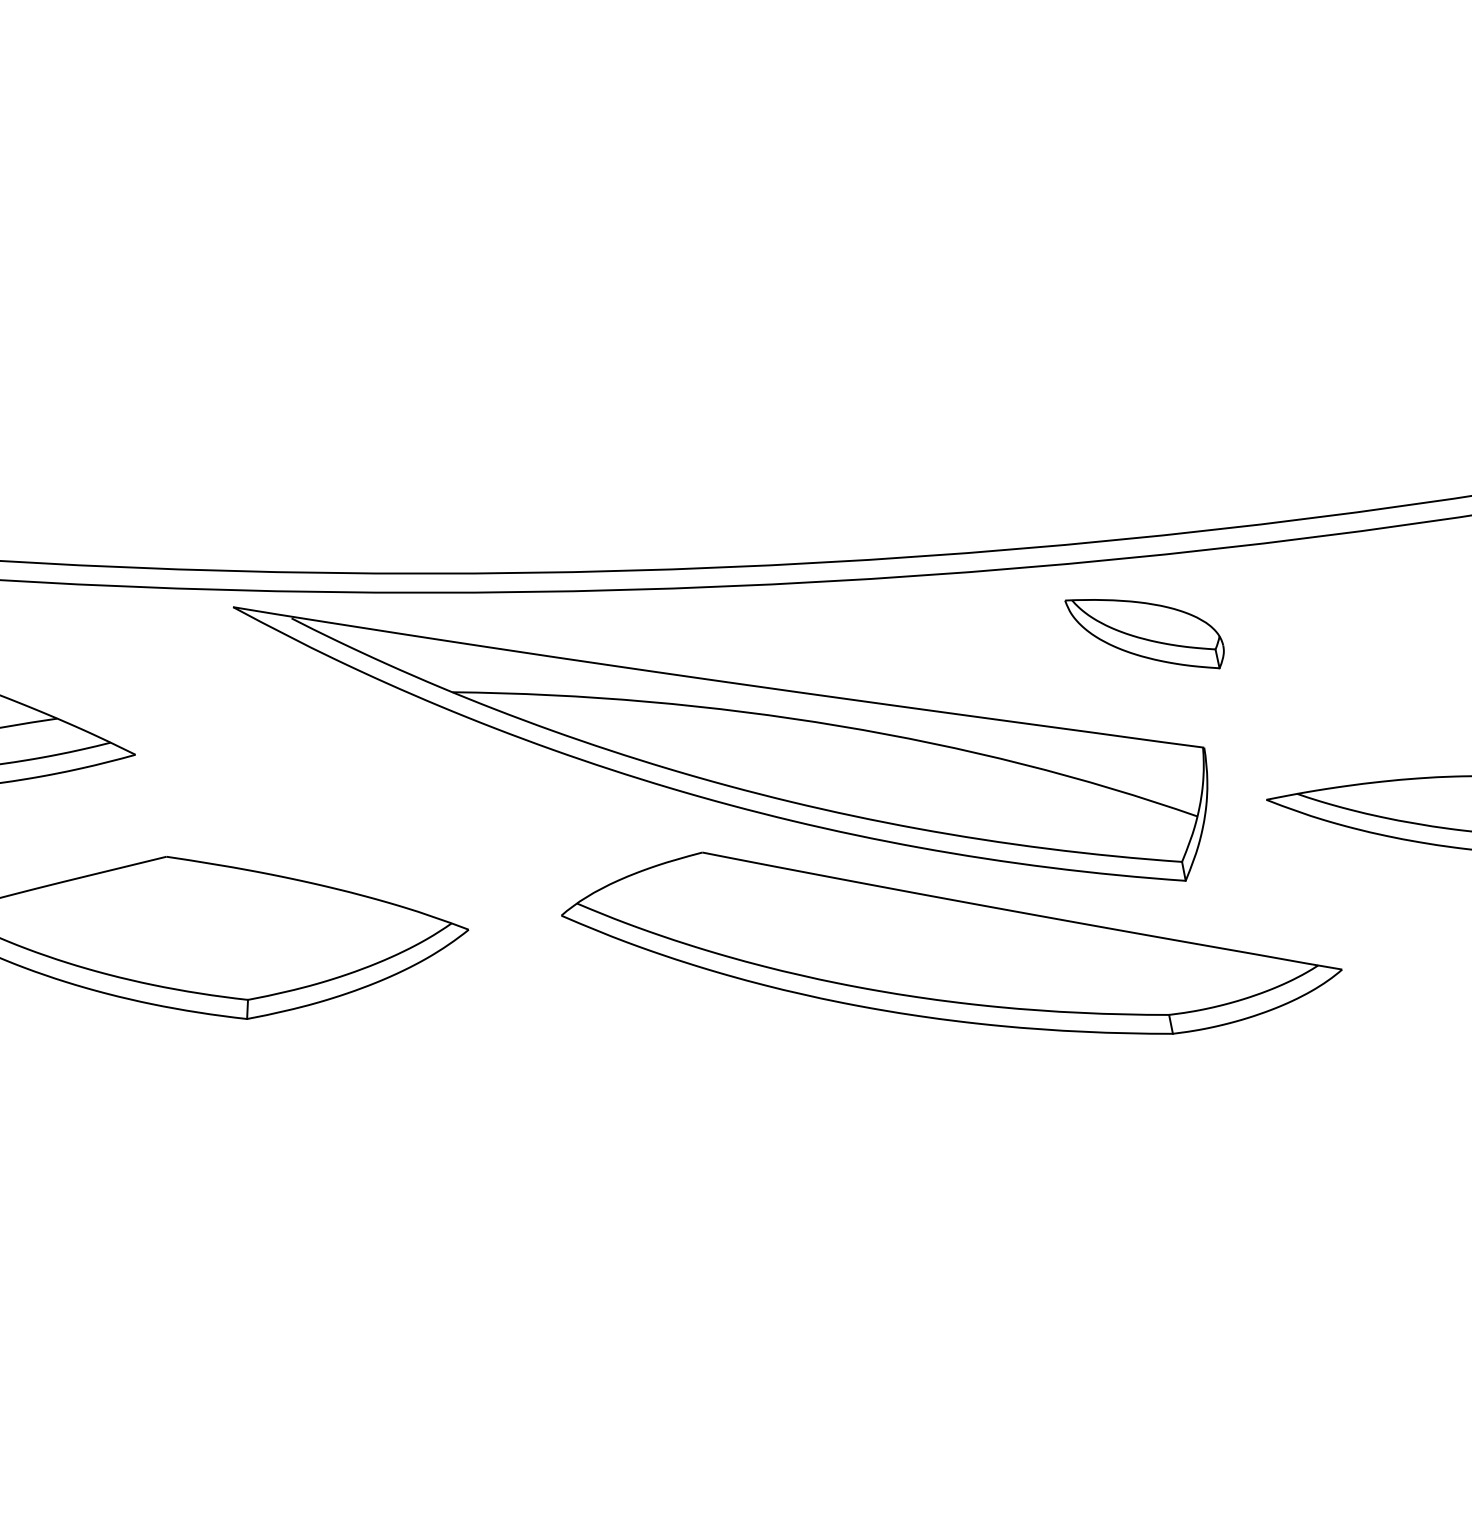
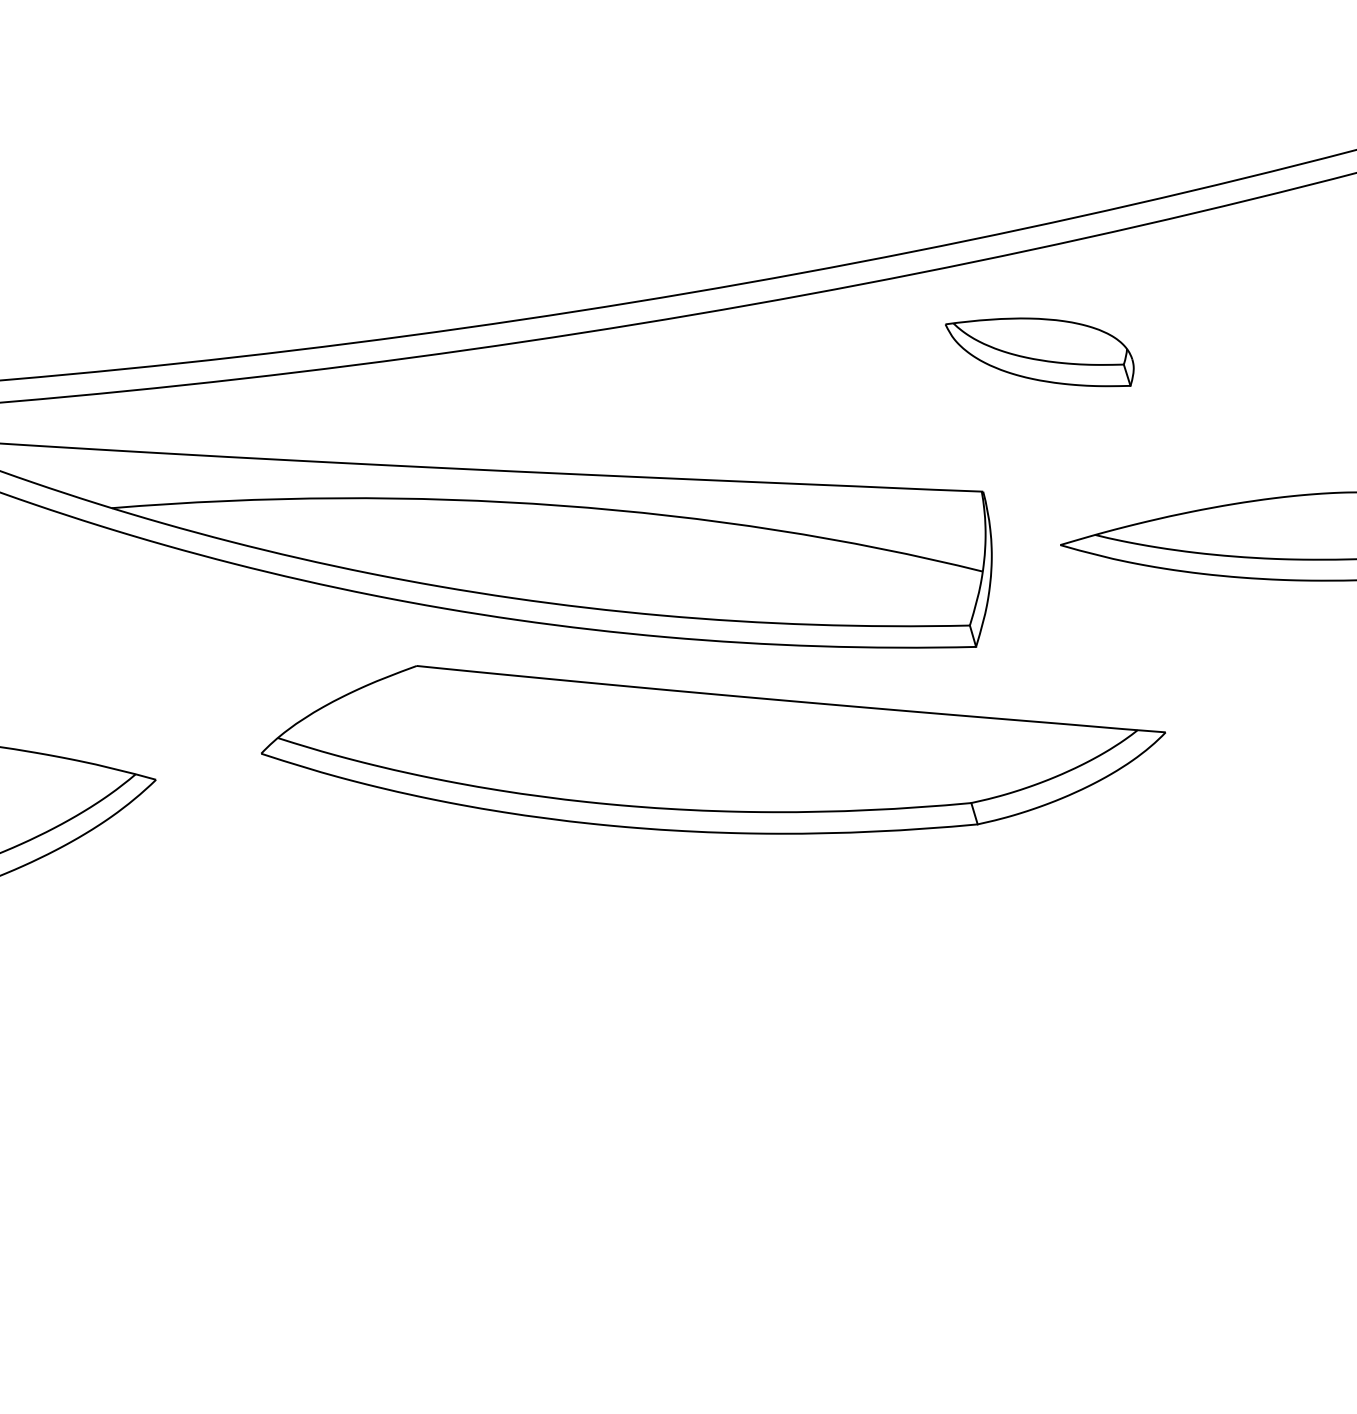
part: (1144, 634) -> (1040, 354), moved

